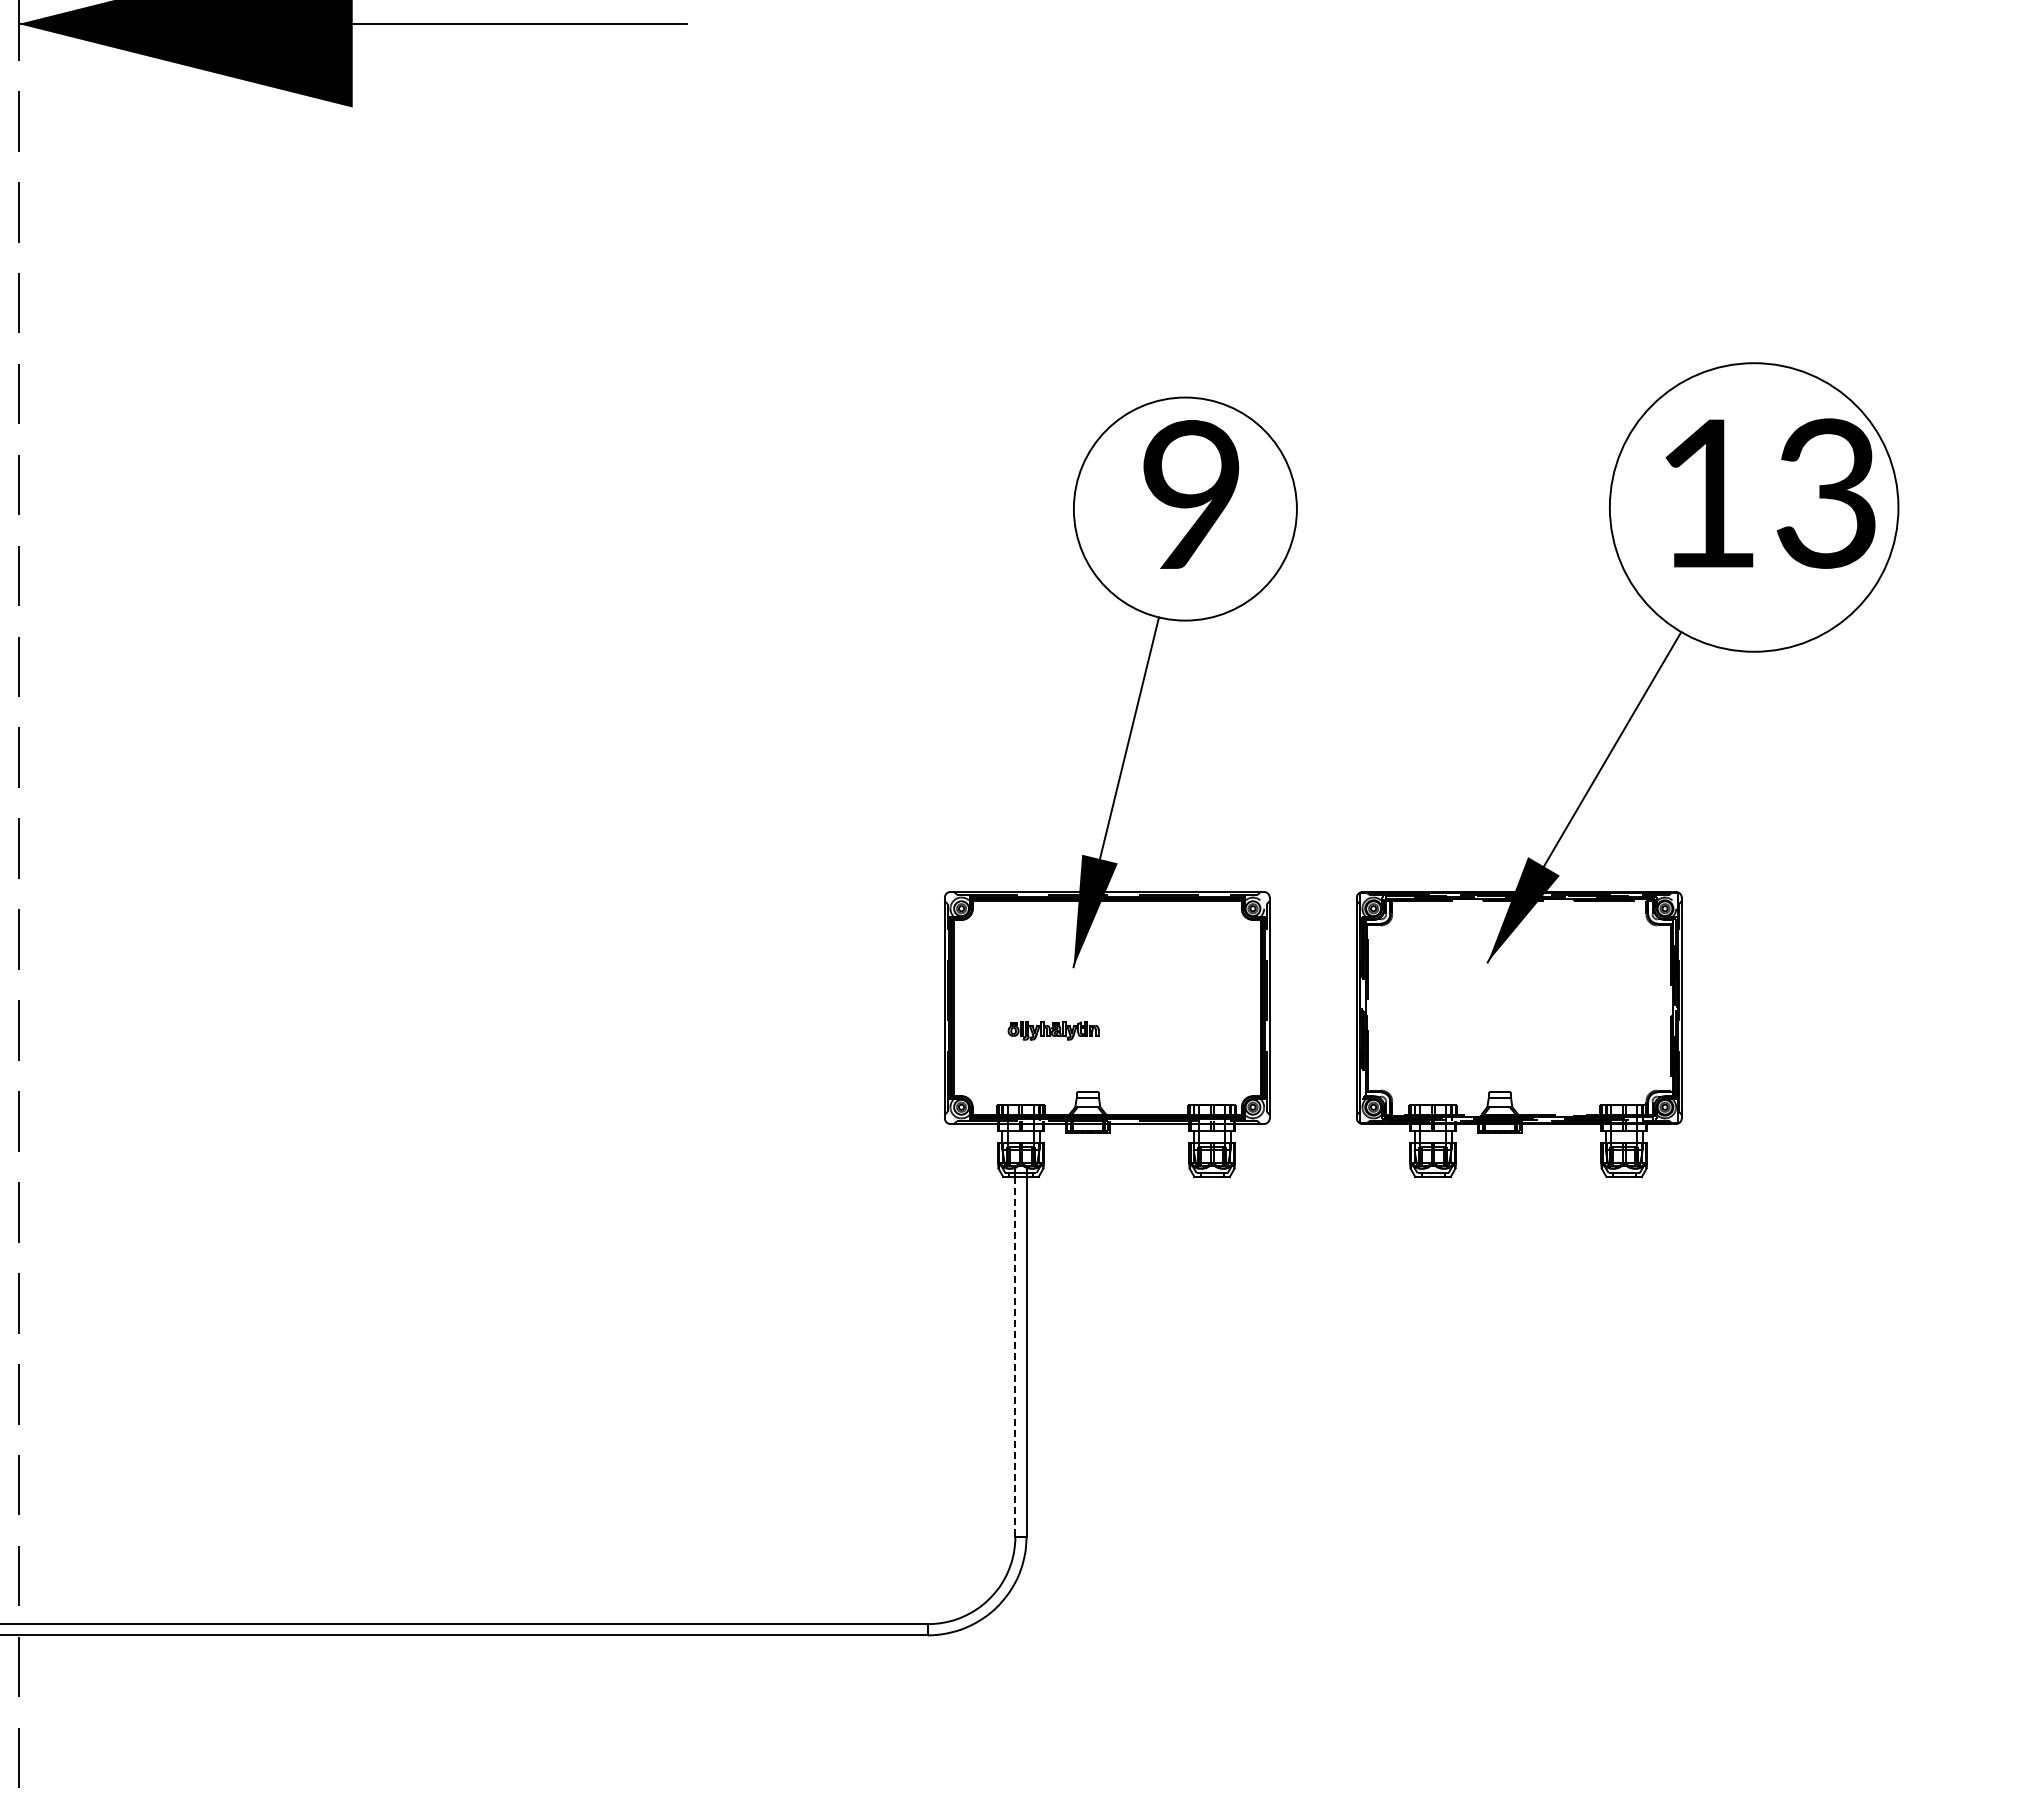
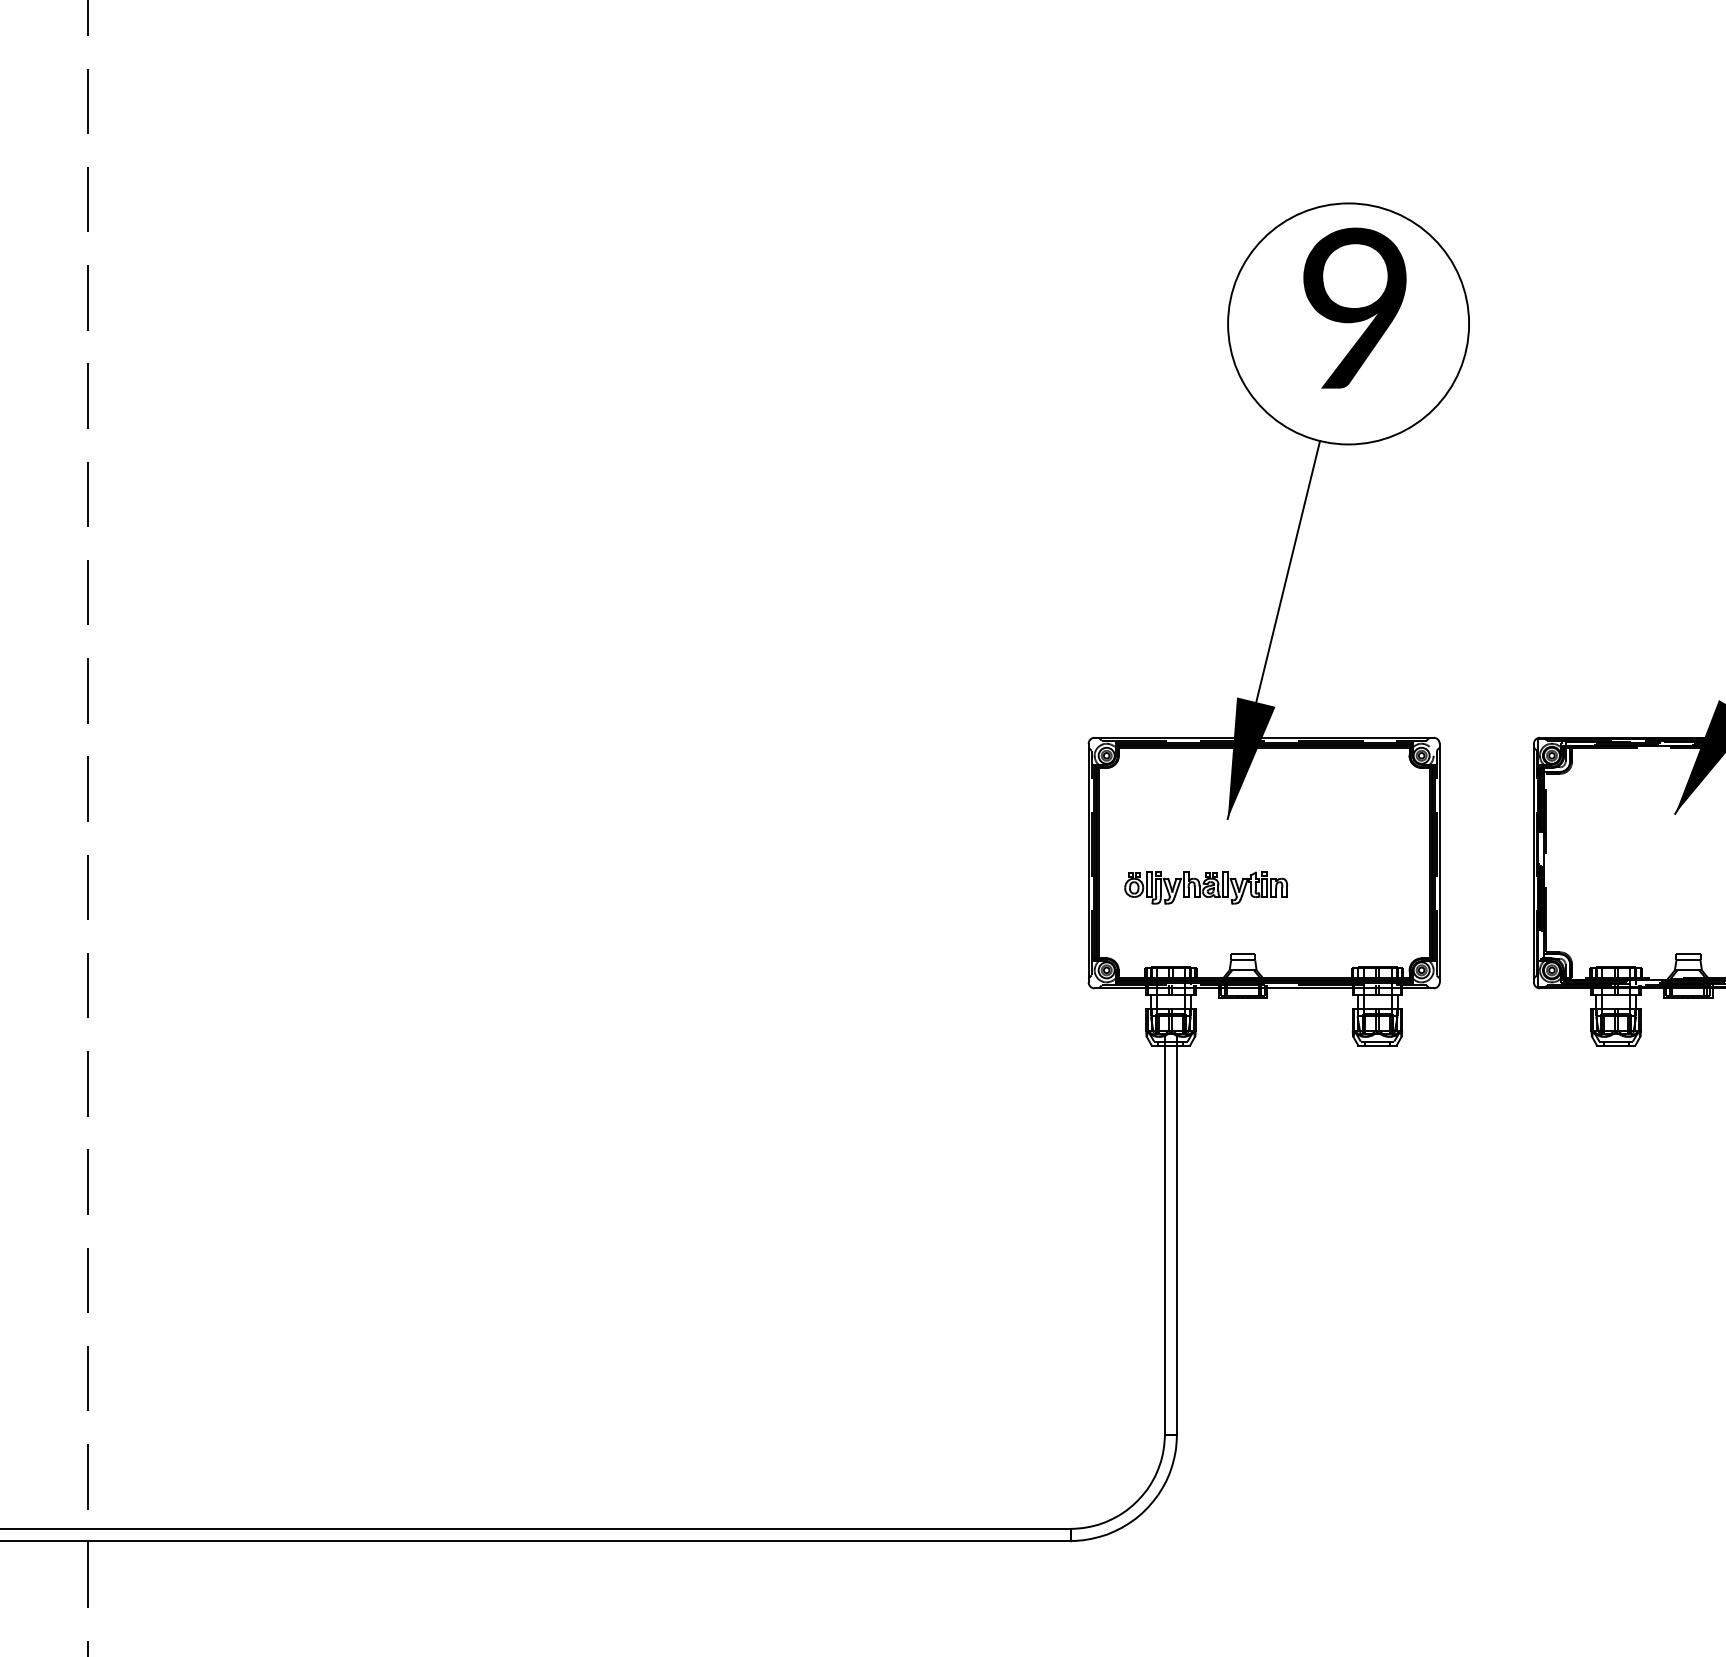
part: (1053, 1030) -> (1206, 887), size x1.67
line: (1015, 1357) -> (1164, 1240), dashed -> solid

